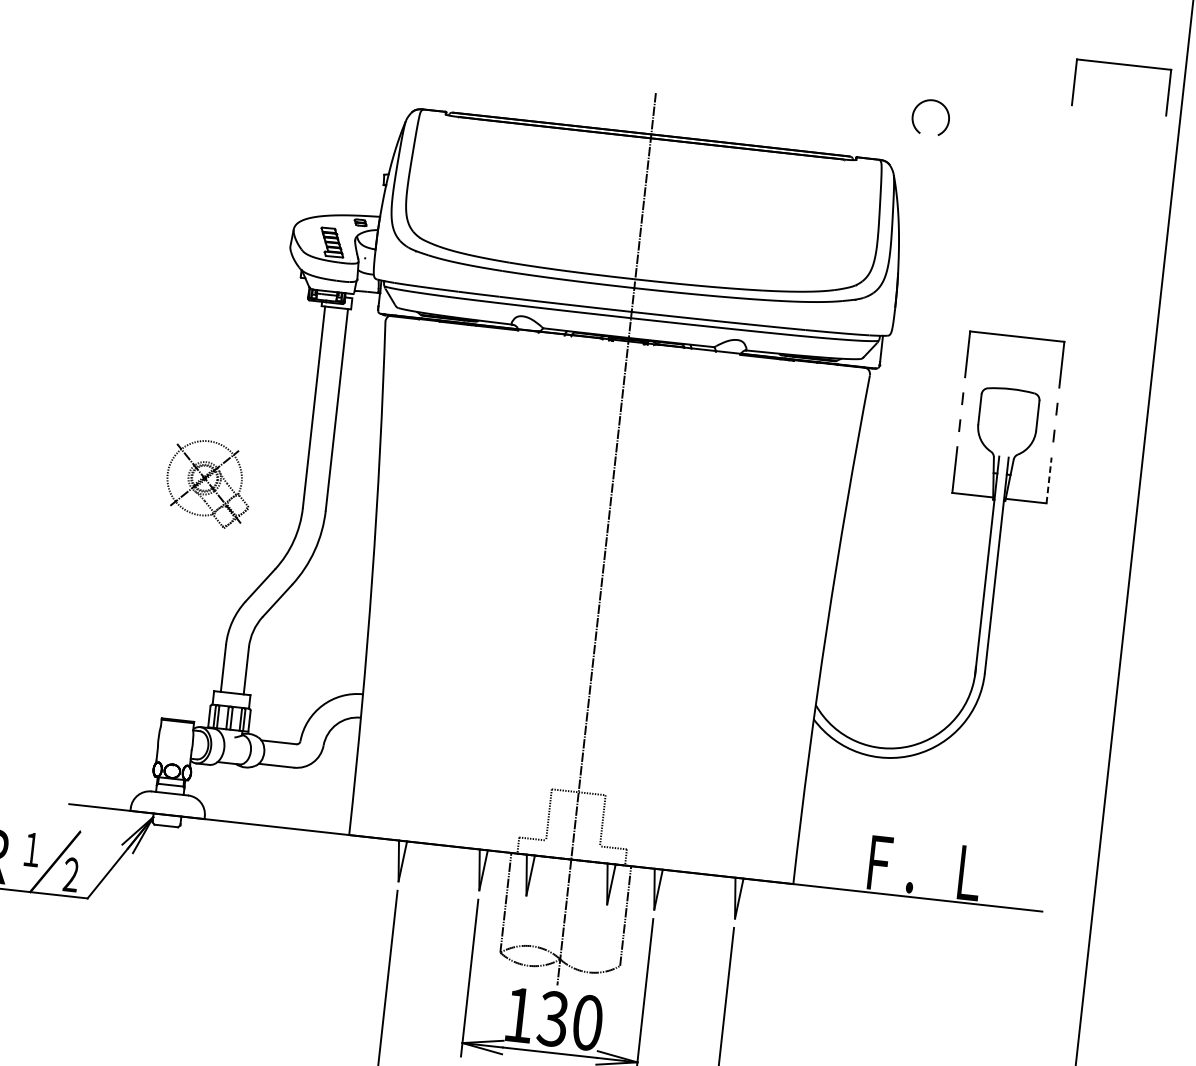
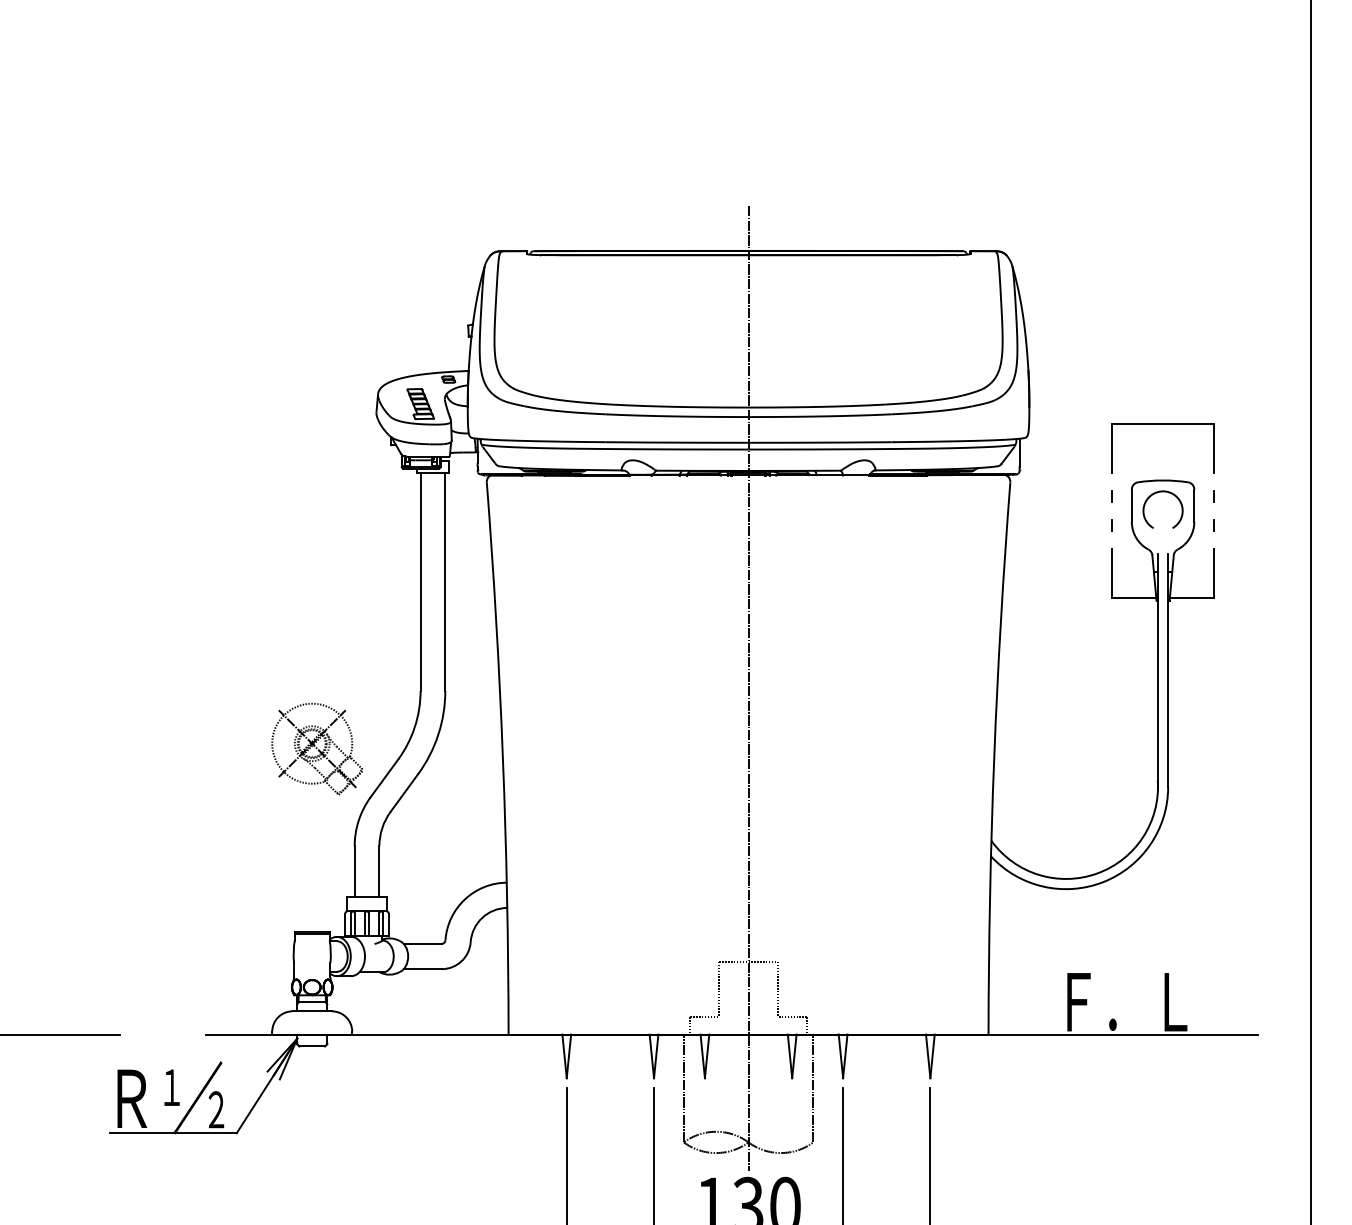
part: (1123, 65) -> (1244, 121), removed
arc: (927, 101) -> (1157, 493), moved
line: (1048, 480) -> (1213, 573), dashed -> solid
part: (208, 483) -> (316, 748), moved

